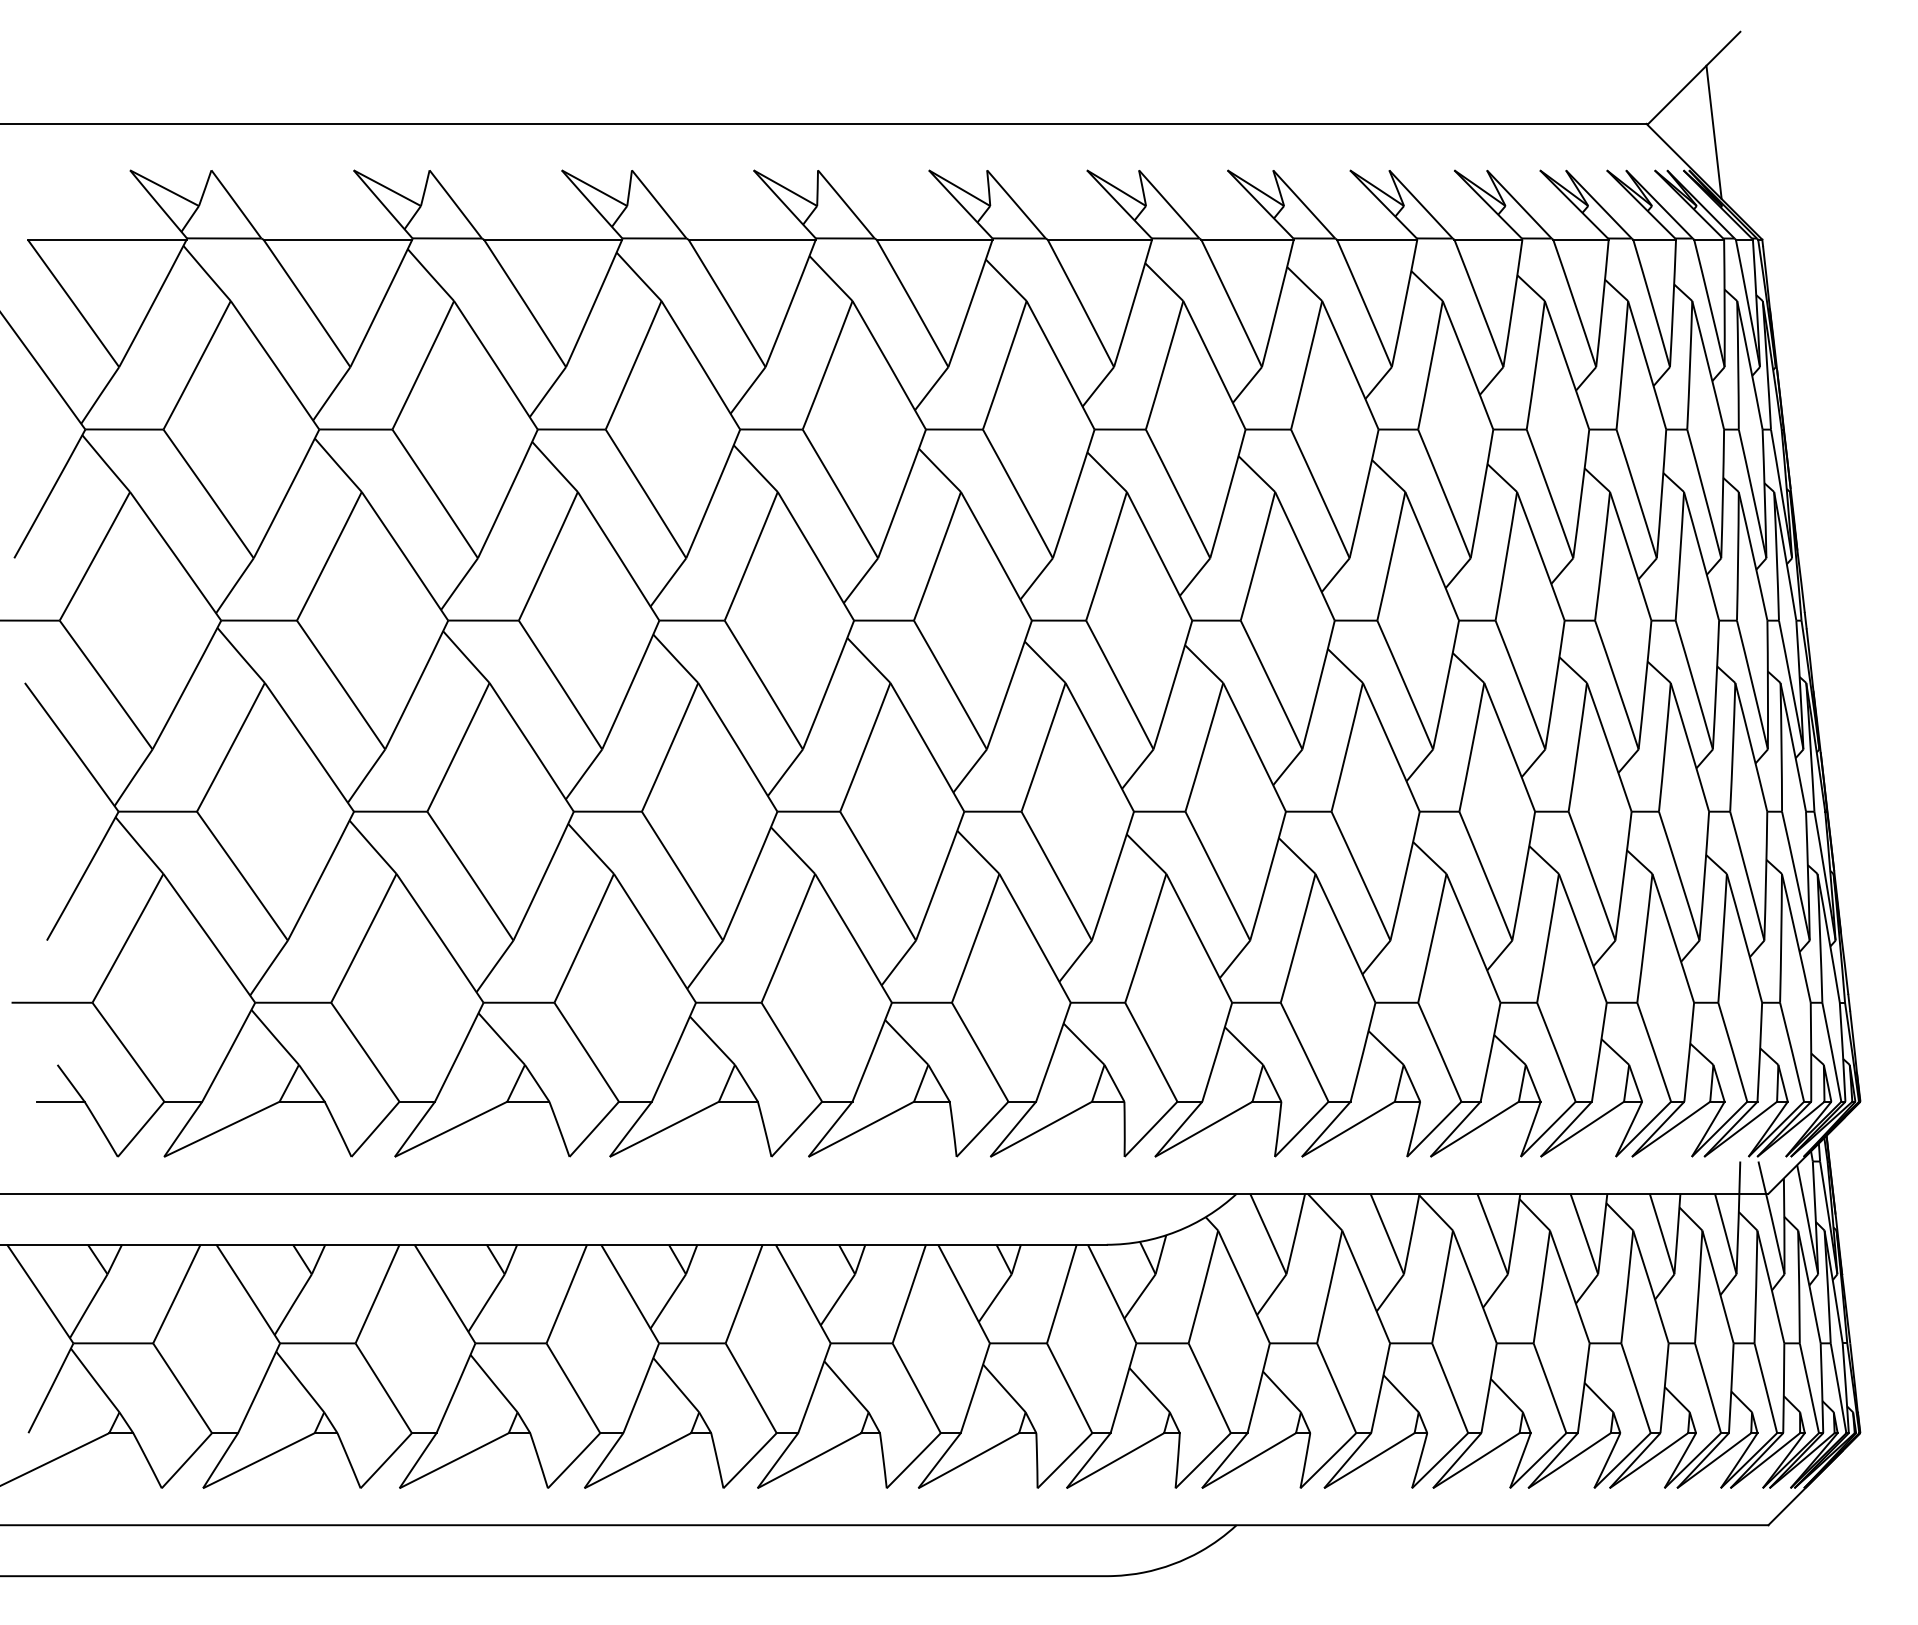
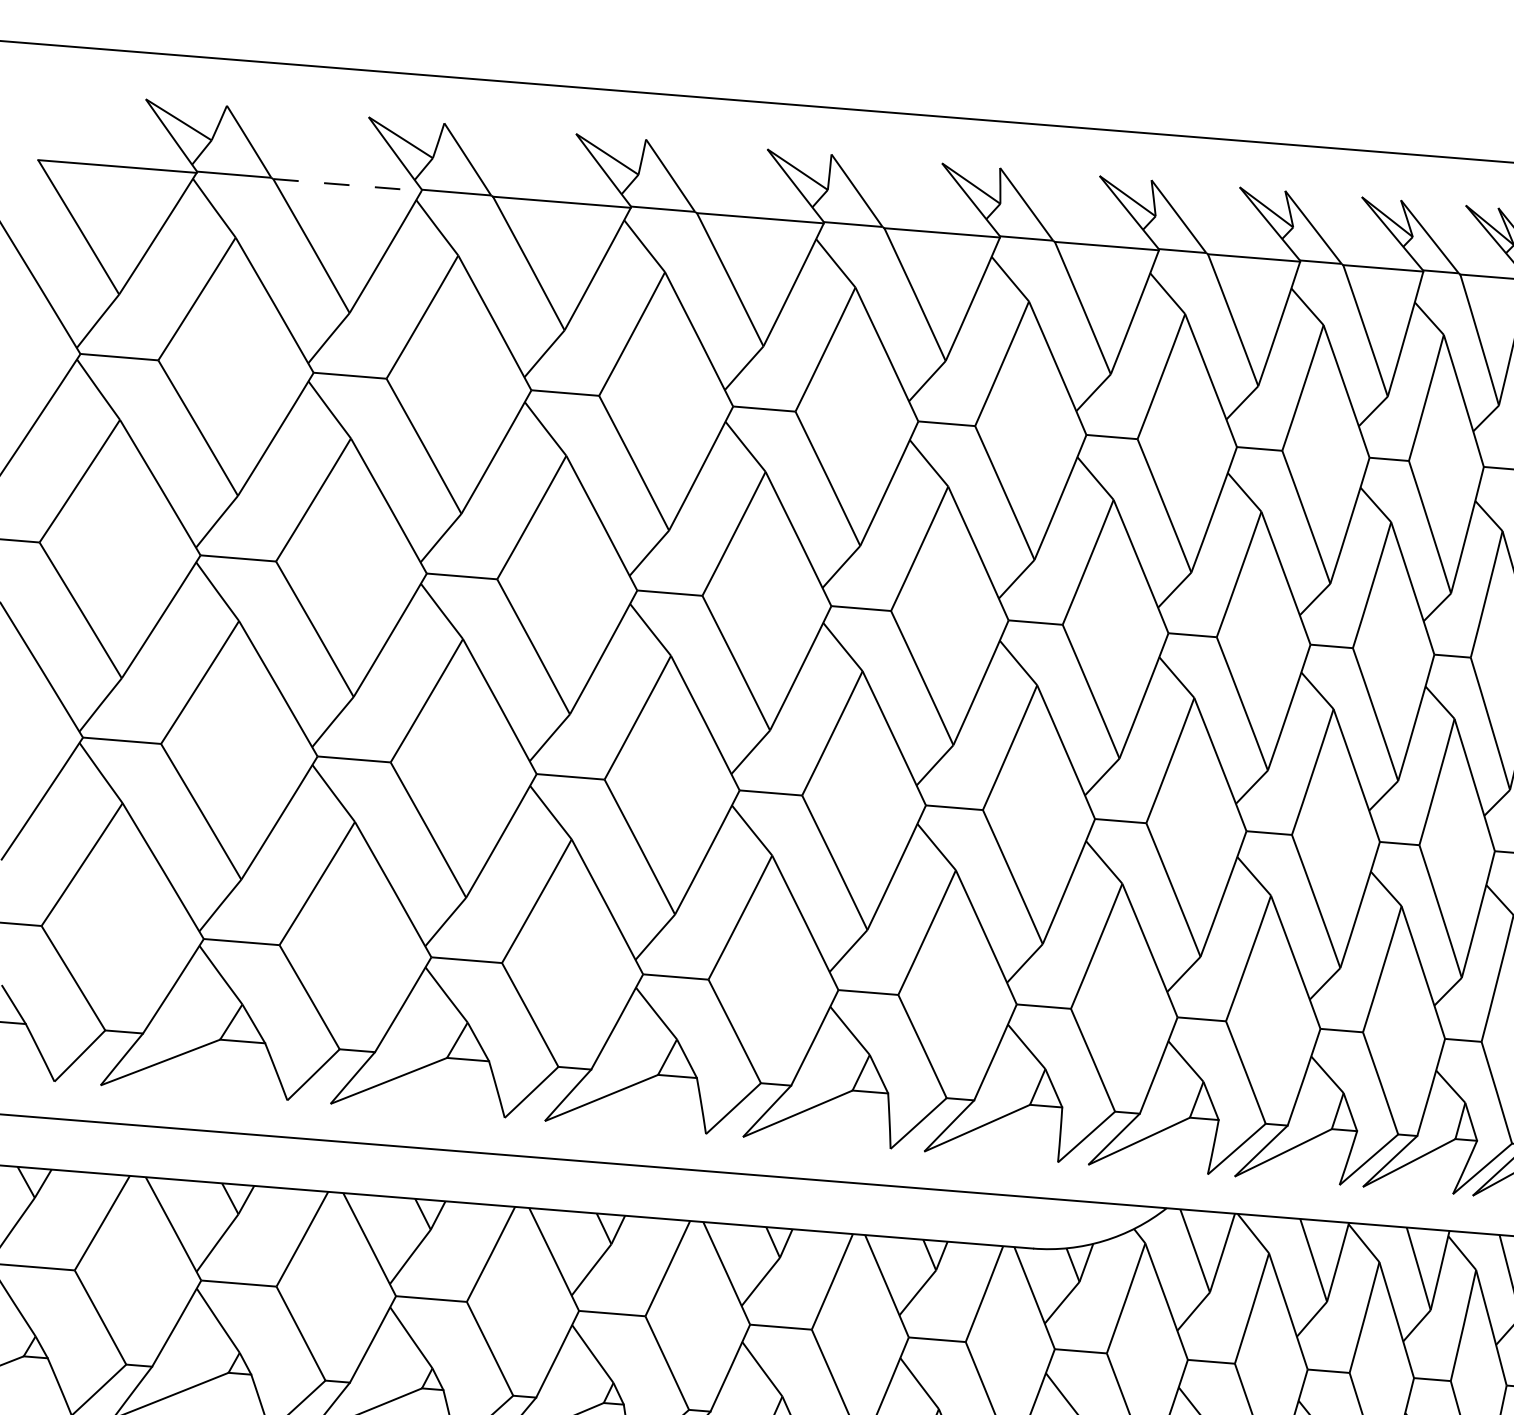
line: (338, 239) -> (348, 184), solid -> dashed

